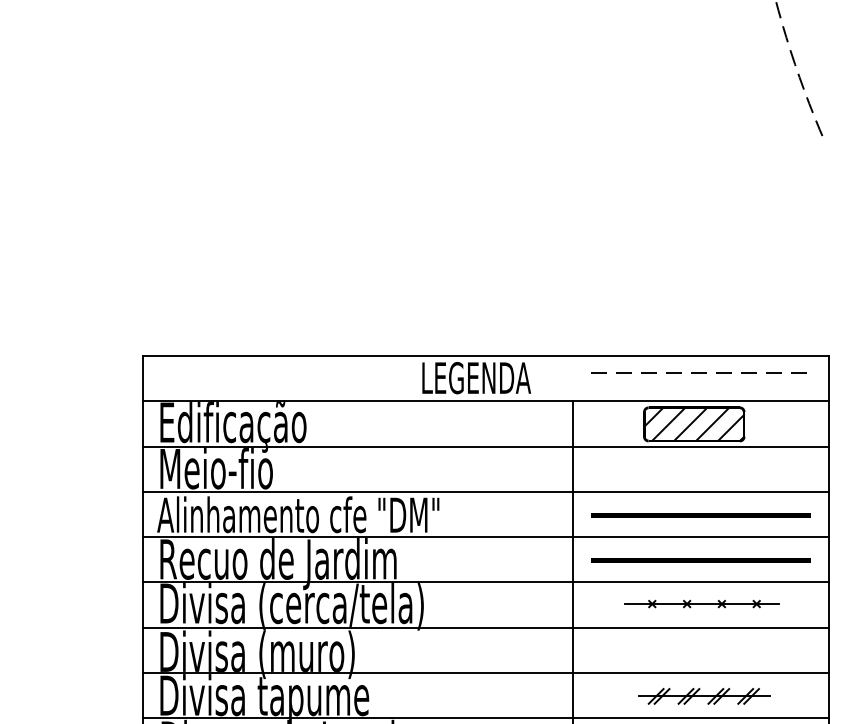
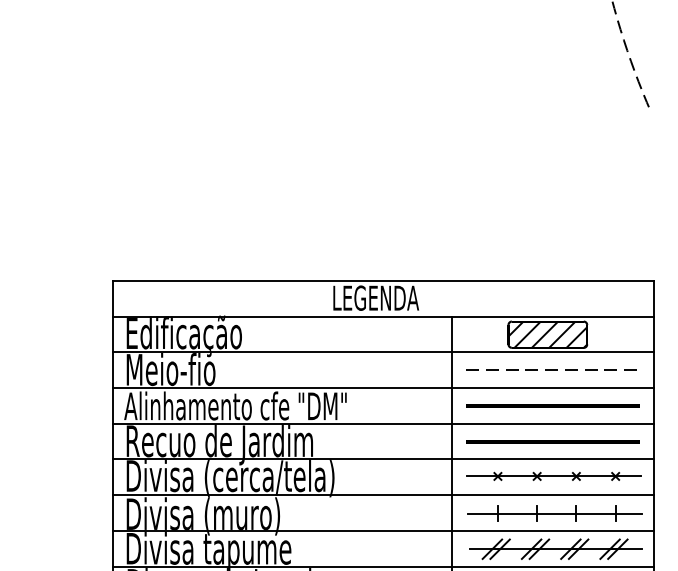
line: (698, 372) -> (551, 369), moved
part: (701, 603) -> (553, 475), size x1.43
part: (702, 650) -> (554, 513), added
part: (704, 696) -> (555, 549), size x1.67

